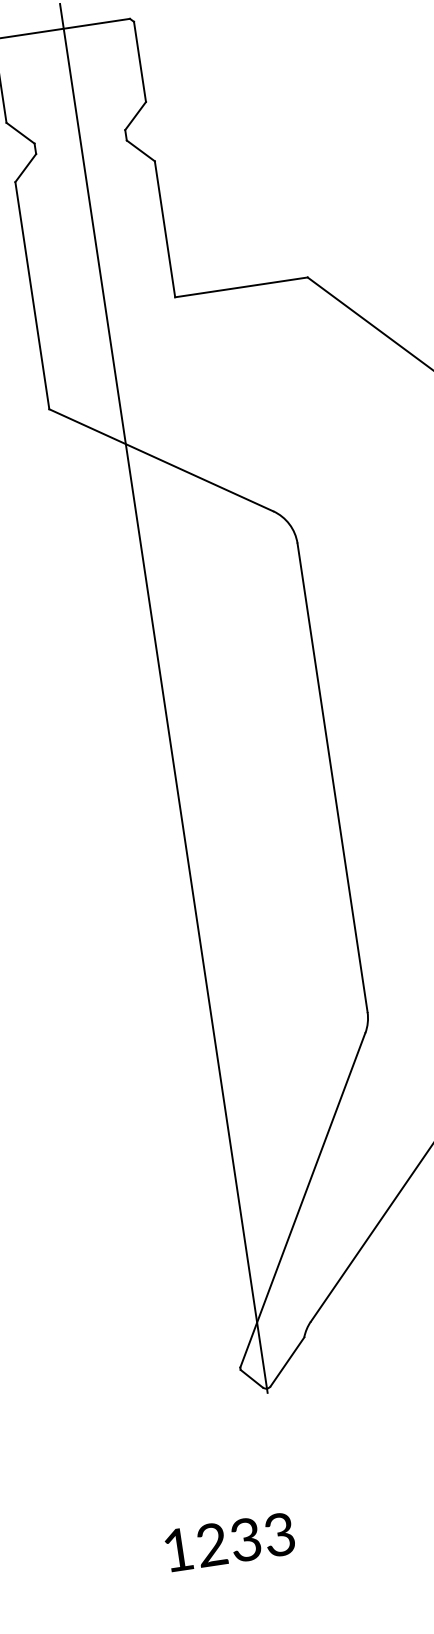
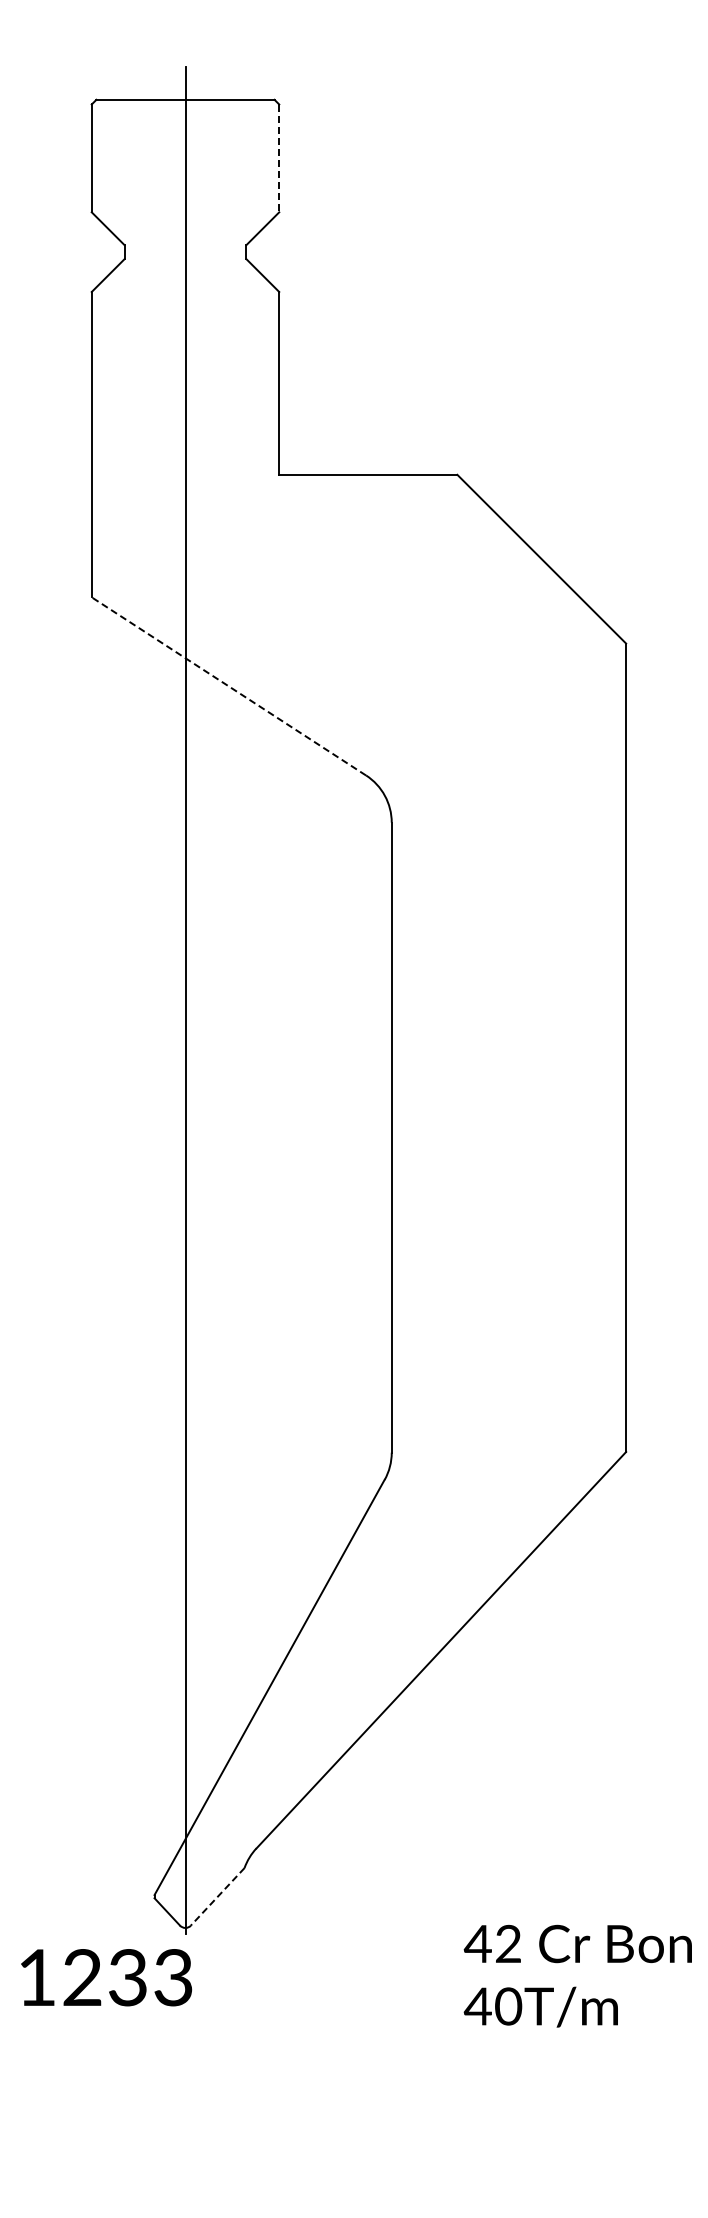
line: (140, 61) -> (279, 158), solid -> dashed
line: (160, 460) -> (228, 686), solid -> dashed
line: (287, 1362) -> (217, 1897), solid -> dashed
text: (229, 1542) -> (106, 1977), moved

